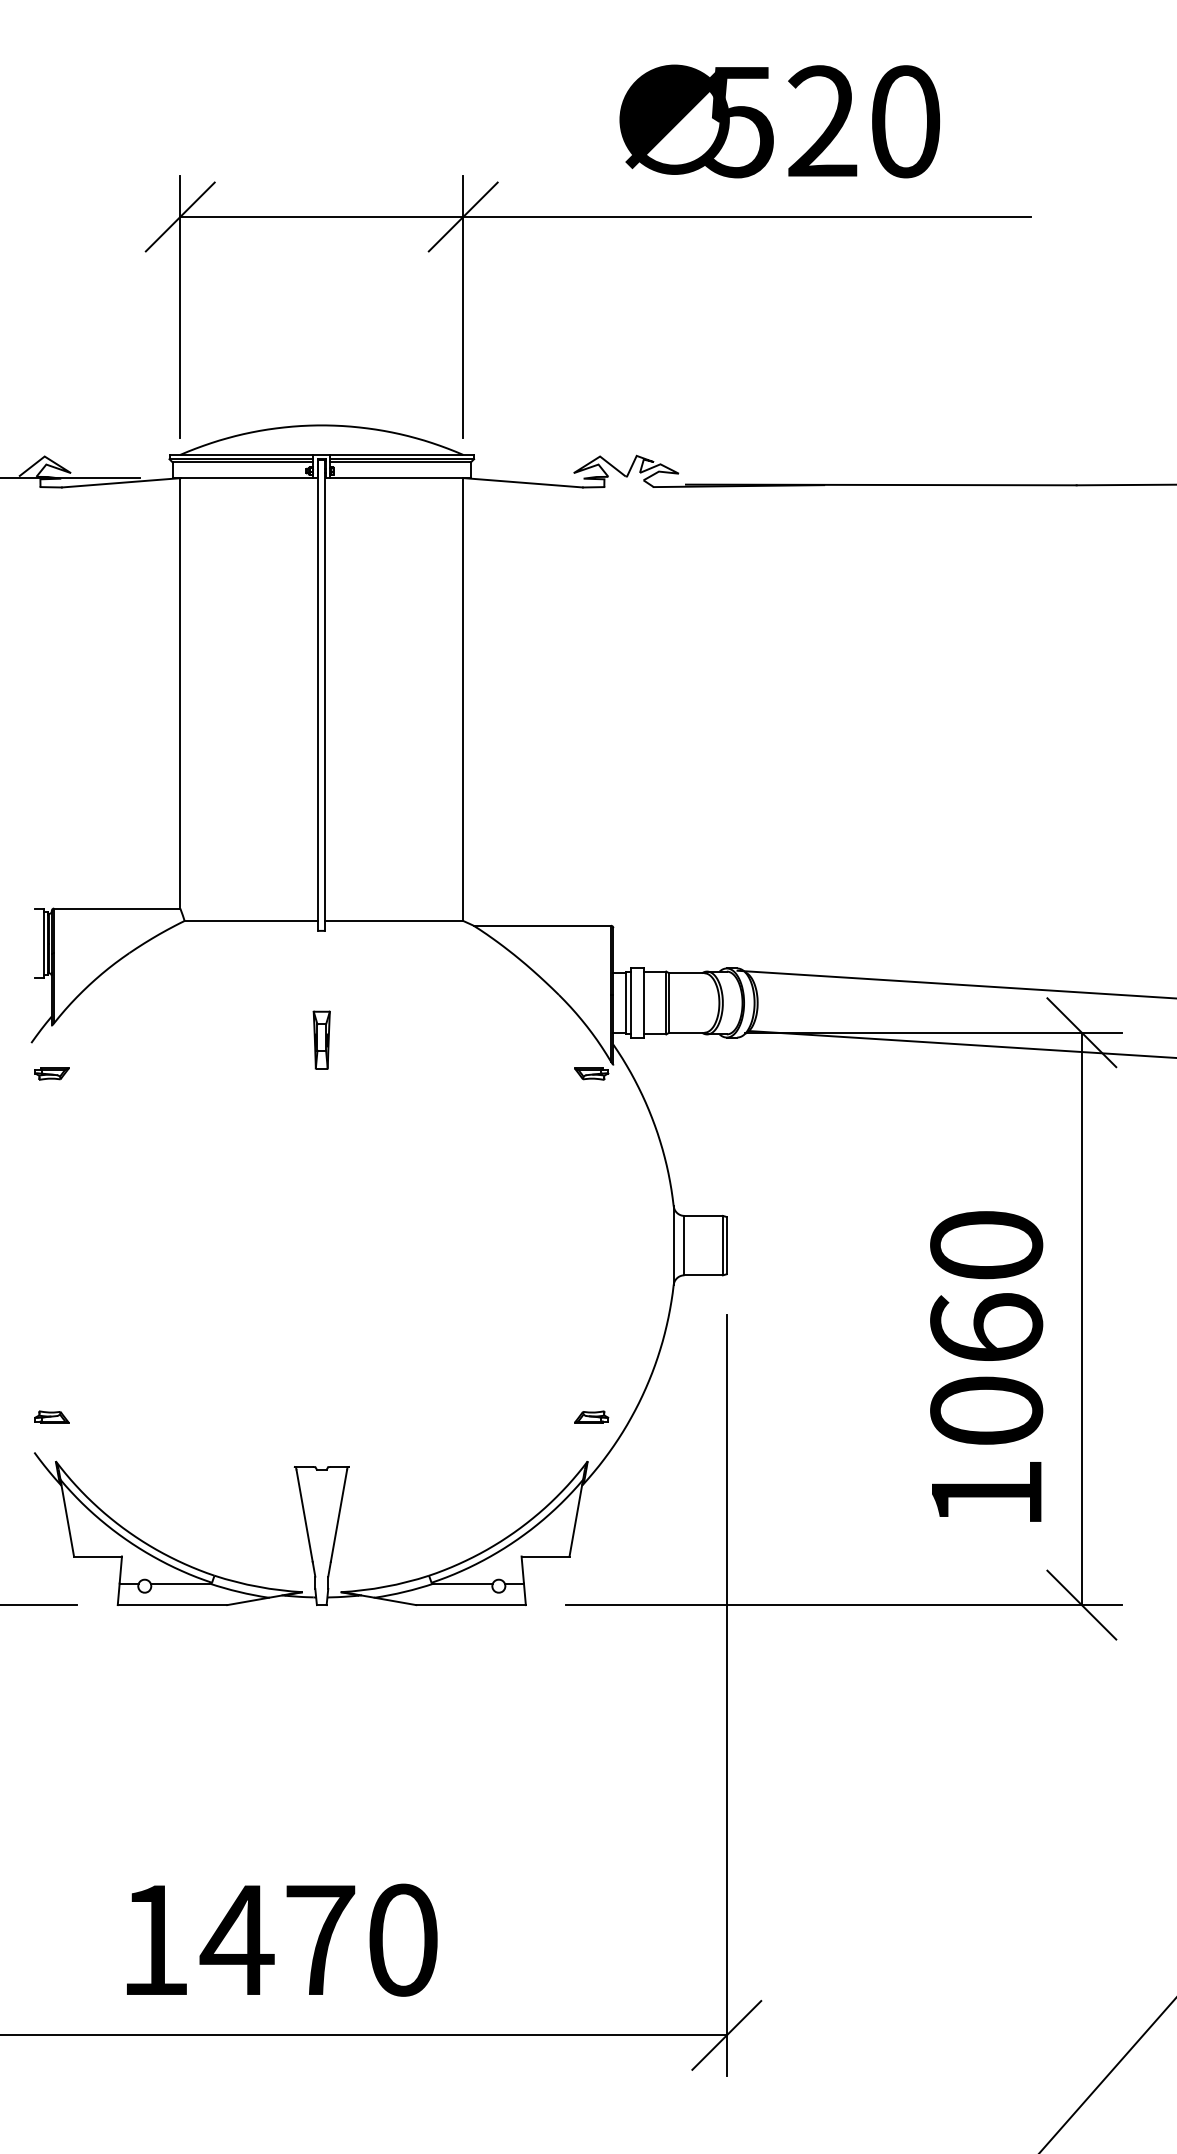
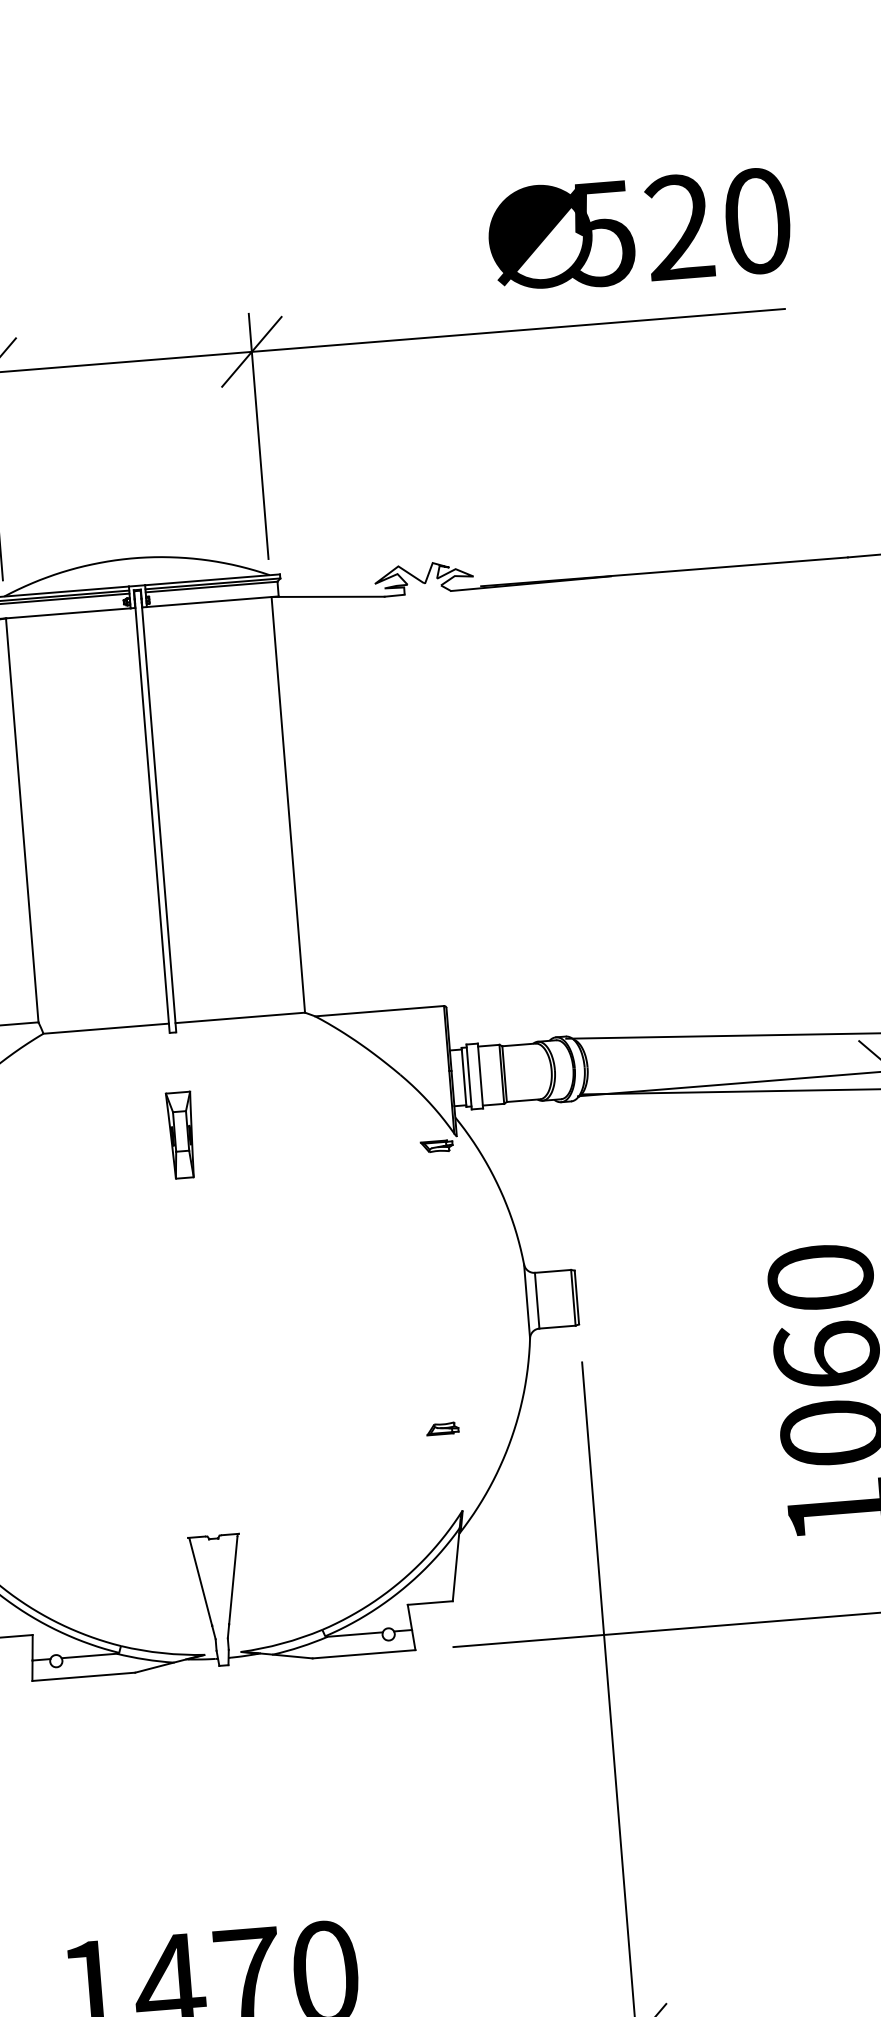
text: (779, 121) -> (639, 230), moved
part: (321, 1039) -> (180, 1134), size x1.6
part: (591, 1416) -> (442, 1428), moved

